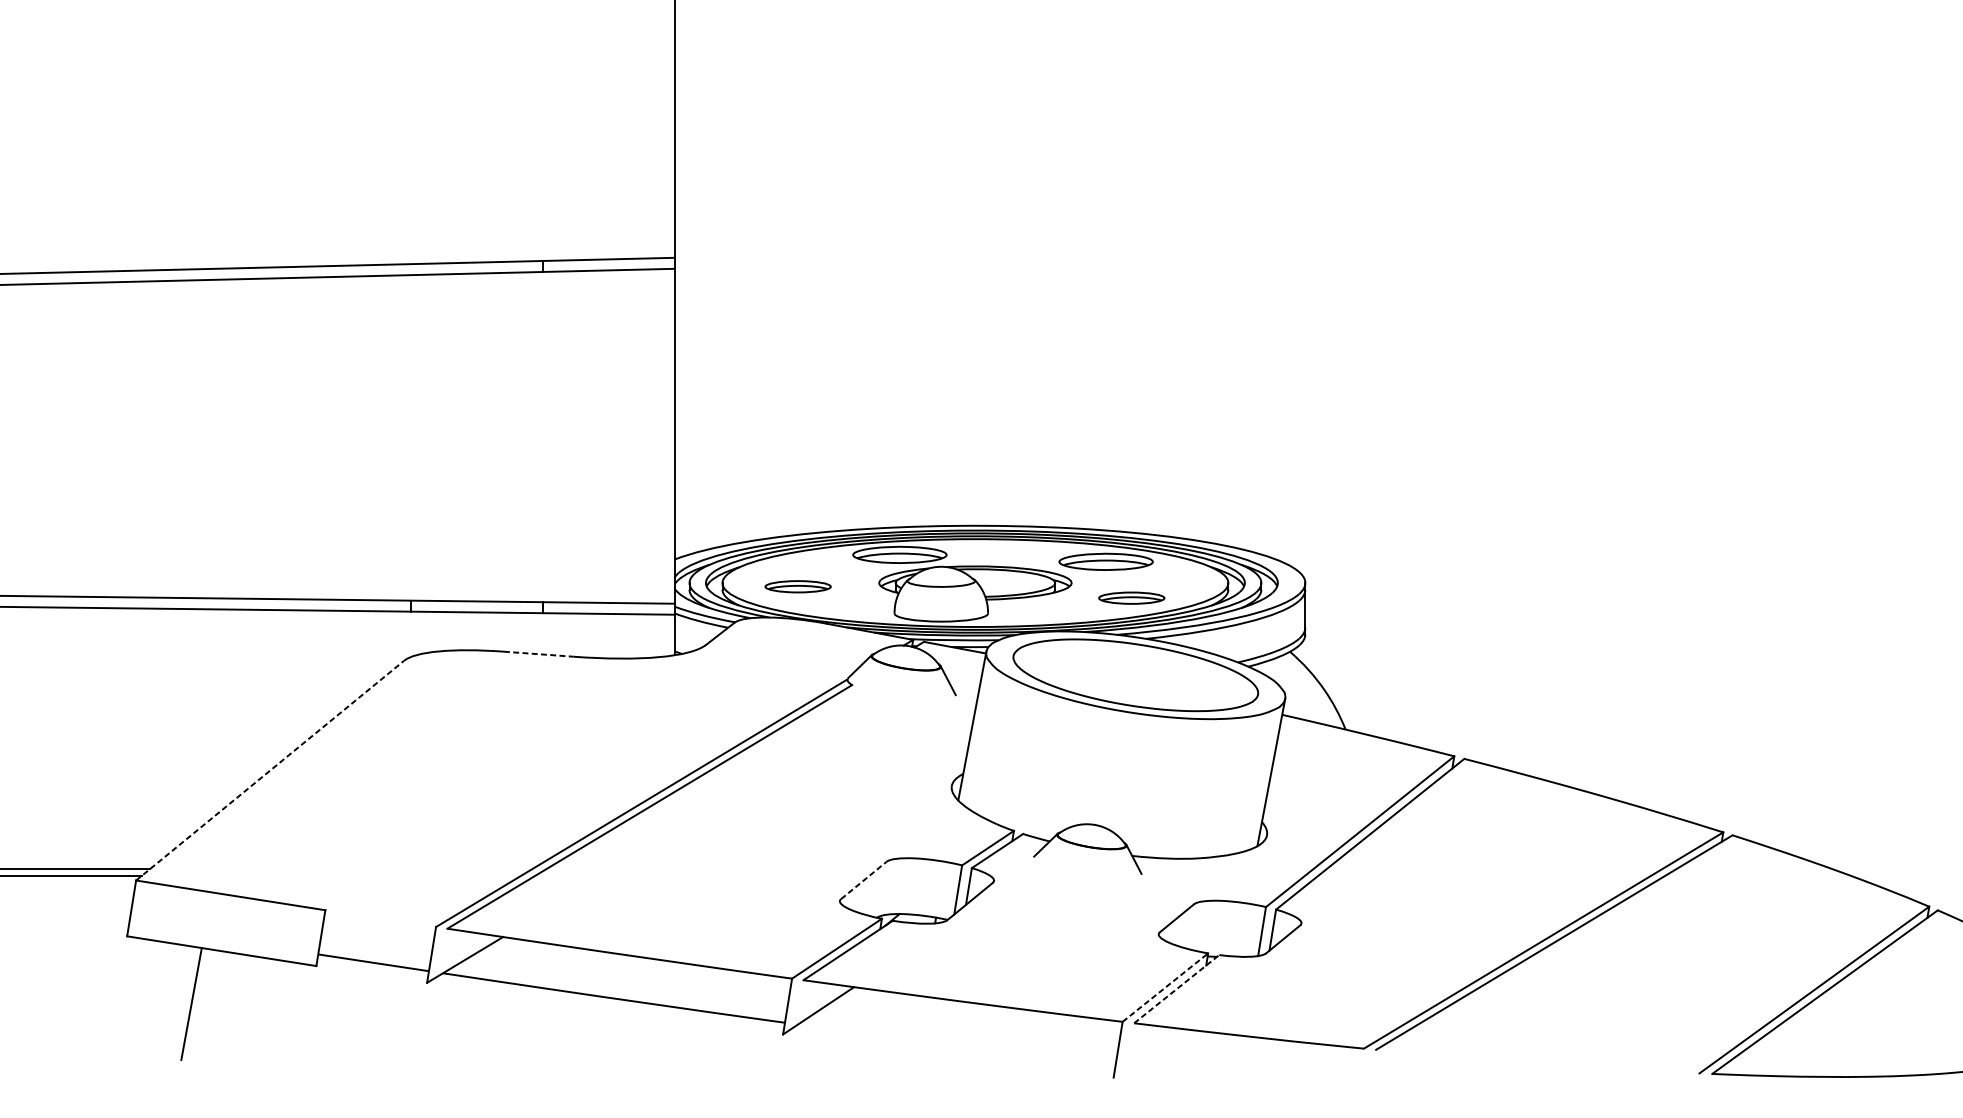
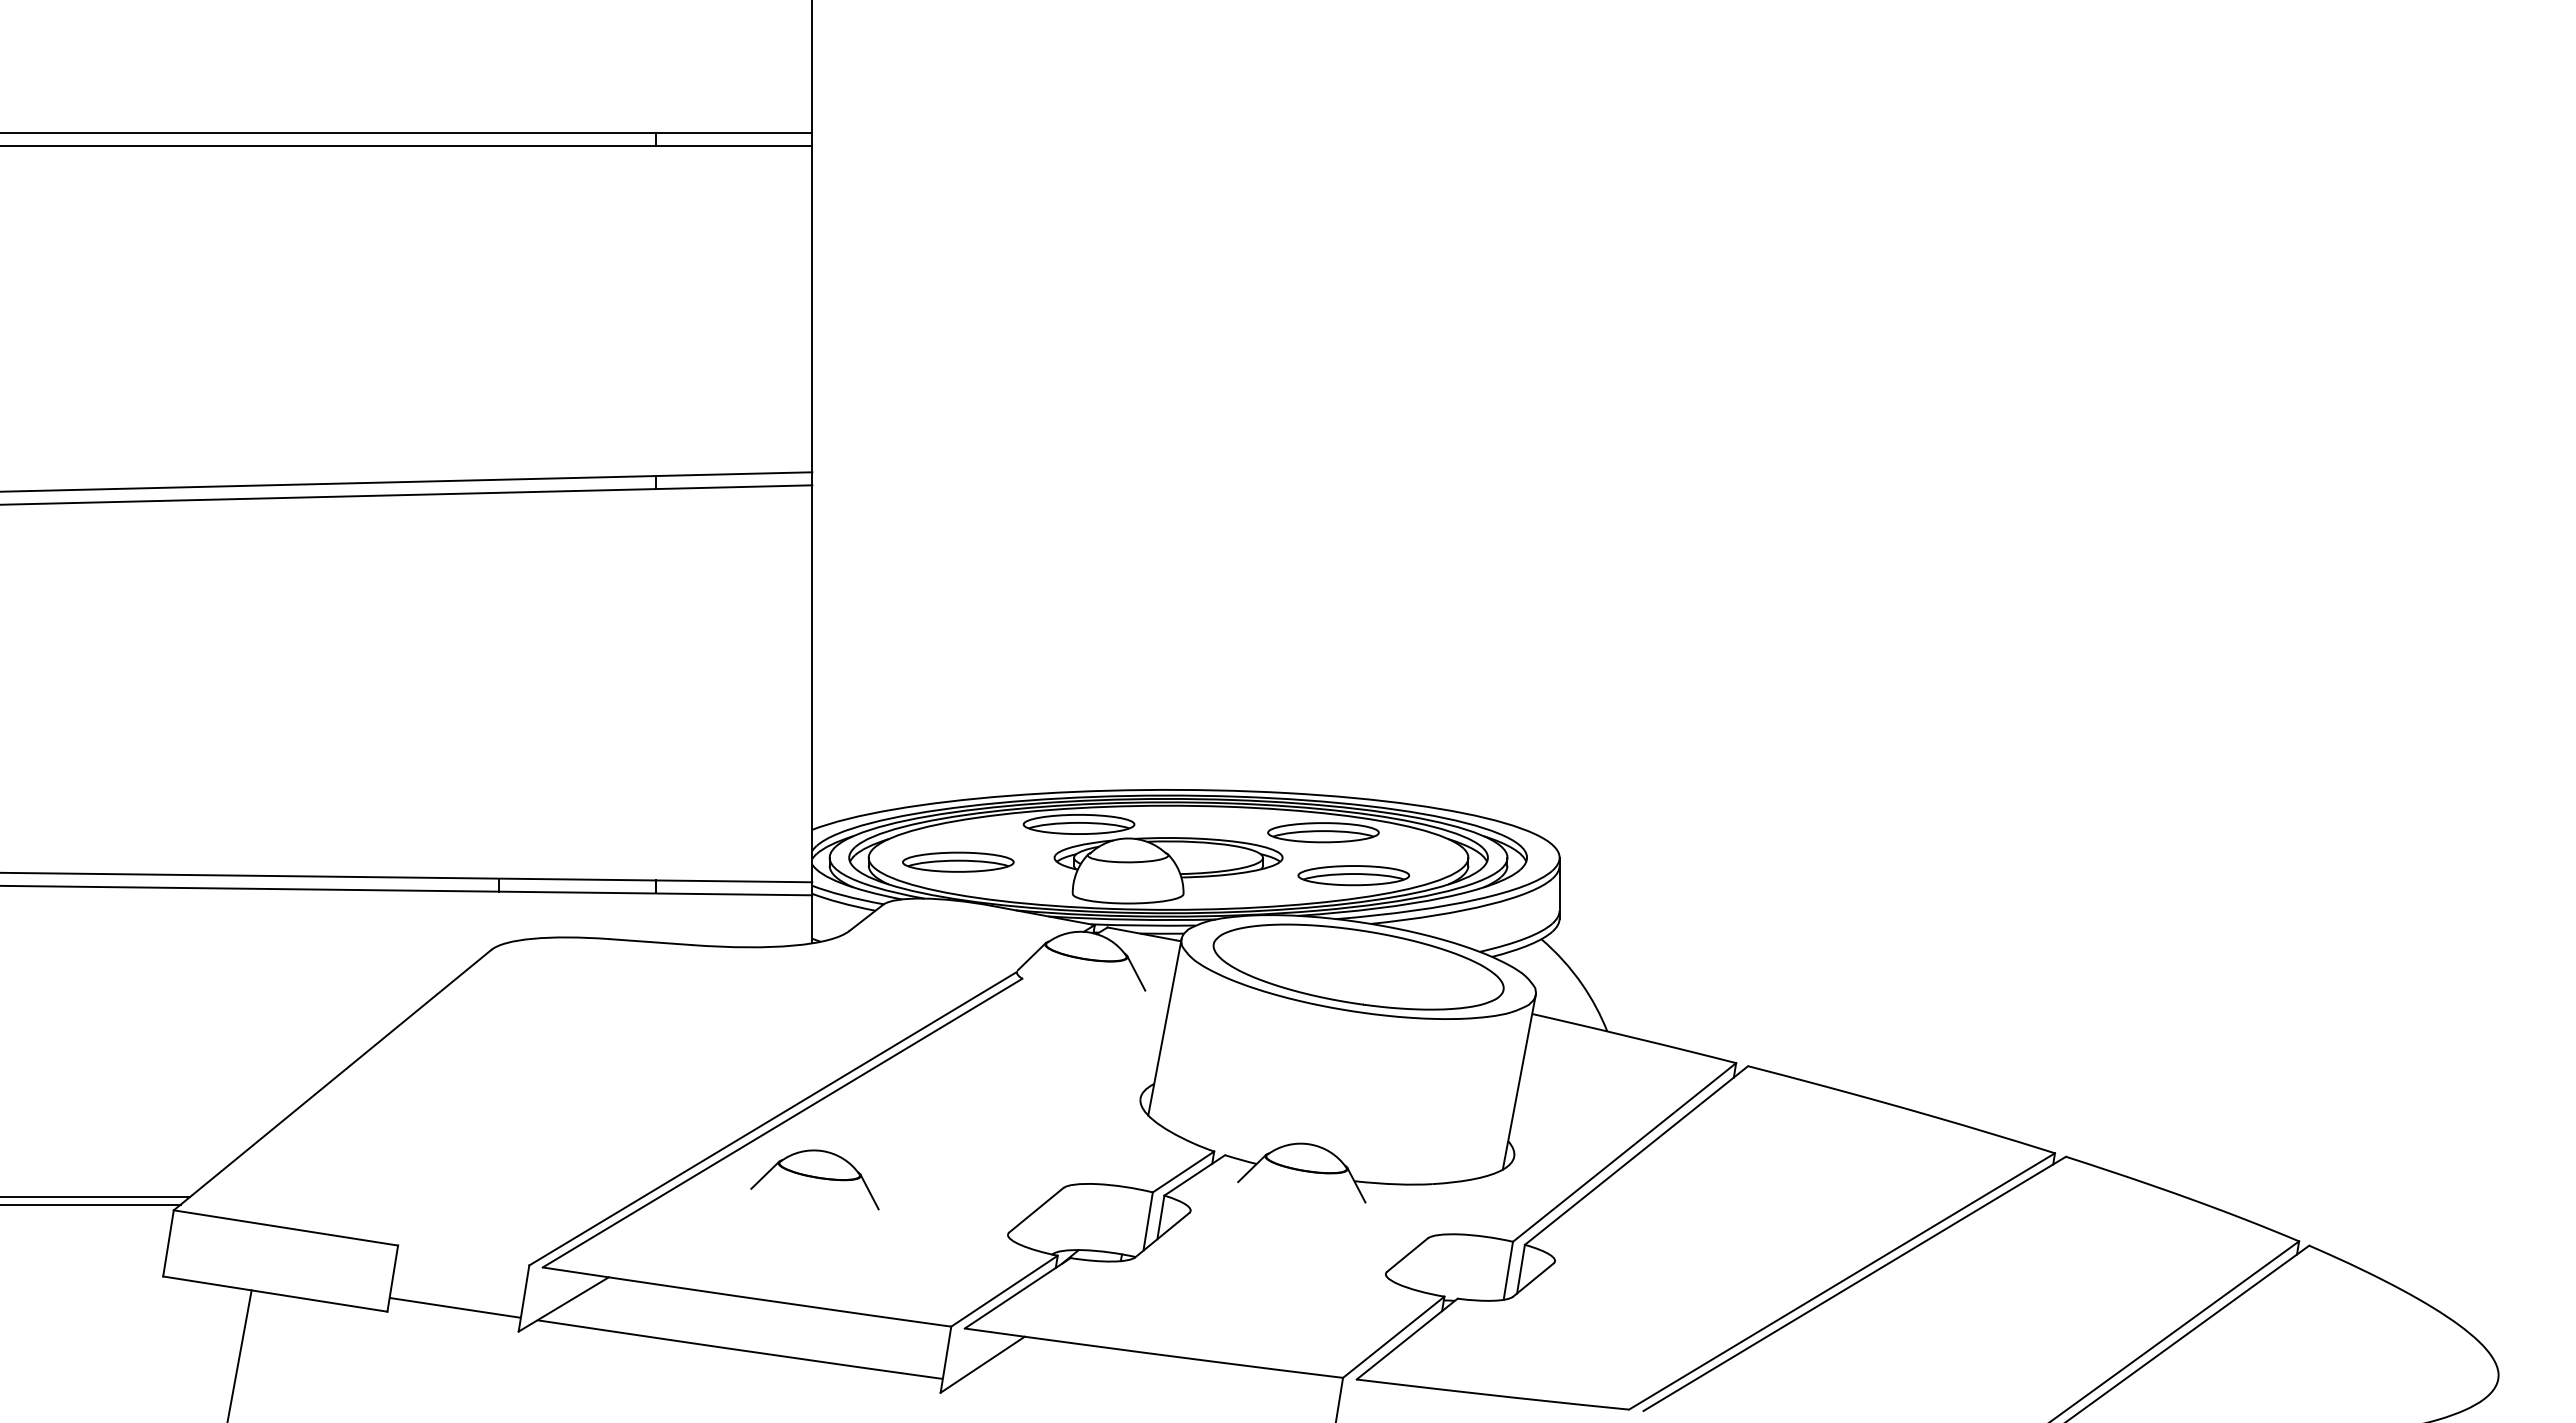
part: (798, 586) -> (958, 861), size x1.43
part: (1131, 598) -> (1353, 875), size x1.43
line: (539, 654) -> (651, 942), dashed -> solid
line: (270, 770) -> (332, 1079), dashed -> solid
part: (676, 854) -> (814, 1179), added
line: (863, 880) -> (1036, 1210), dashed -> solid
line: (1165, 987) -> (1393, 1337), dashed -> solid
line: (1177, 989) -> (1407, 1339), dashed -> solid

